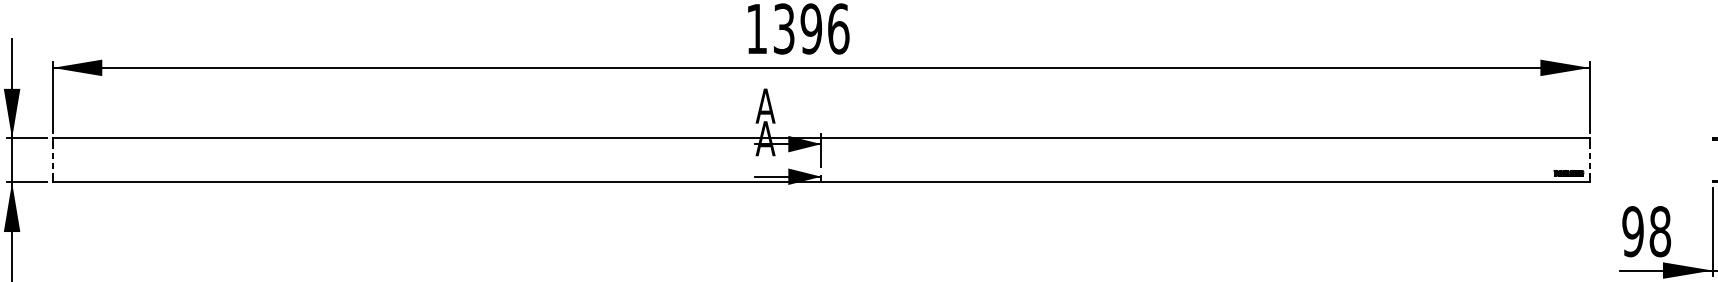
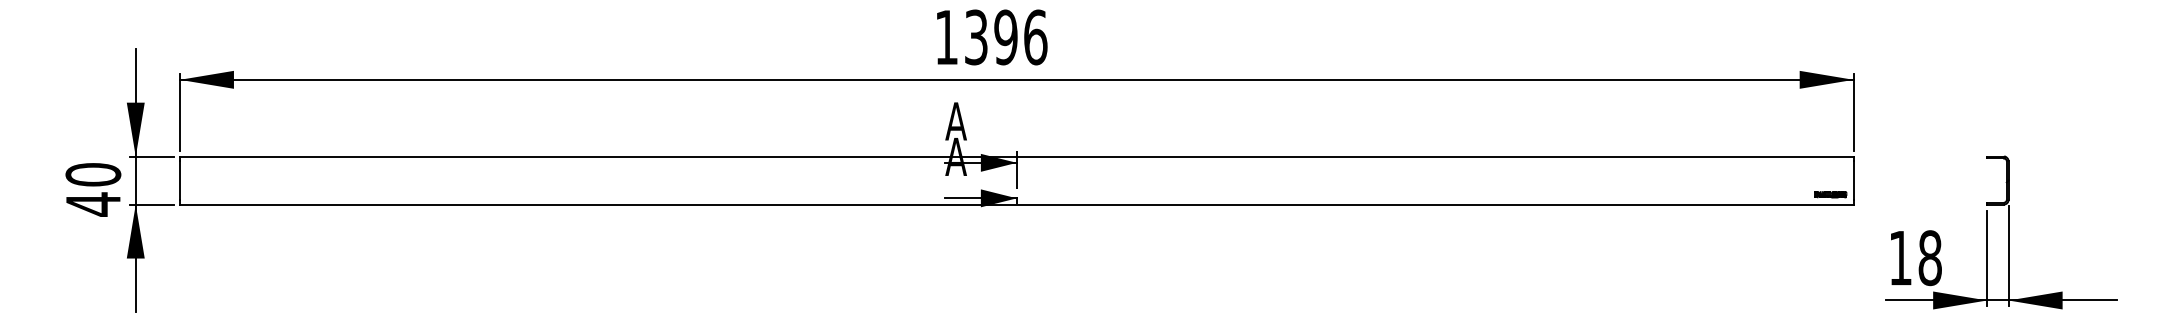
line: (53, 161) -> (180, 181), dashed -> solid
line: (1589, 161) -> (1853, 181), dashed -> solid
text: (1632, 232) -> (1900, 258), 98 -> 18

